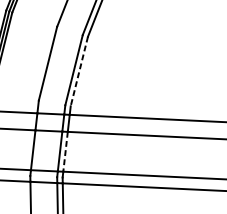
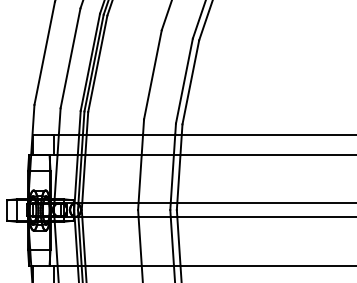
line: (79, 71) -> (190, 82), dashed -> solid
line: (65, 152) -> (178, 179), dashed -> solid

